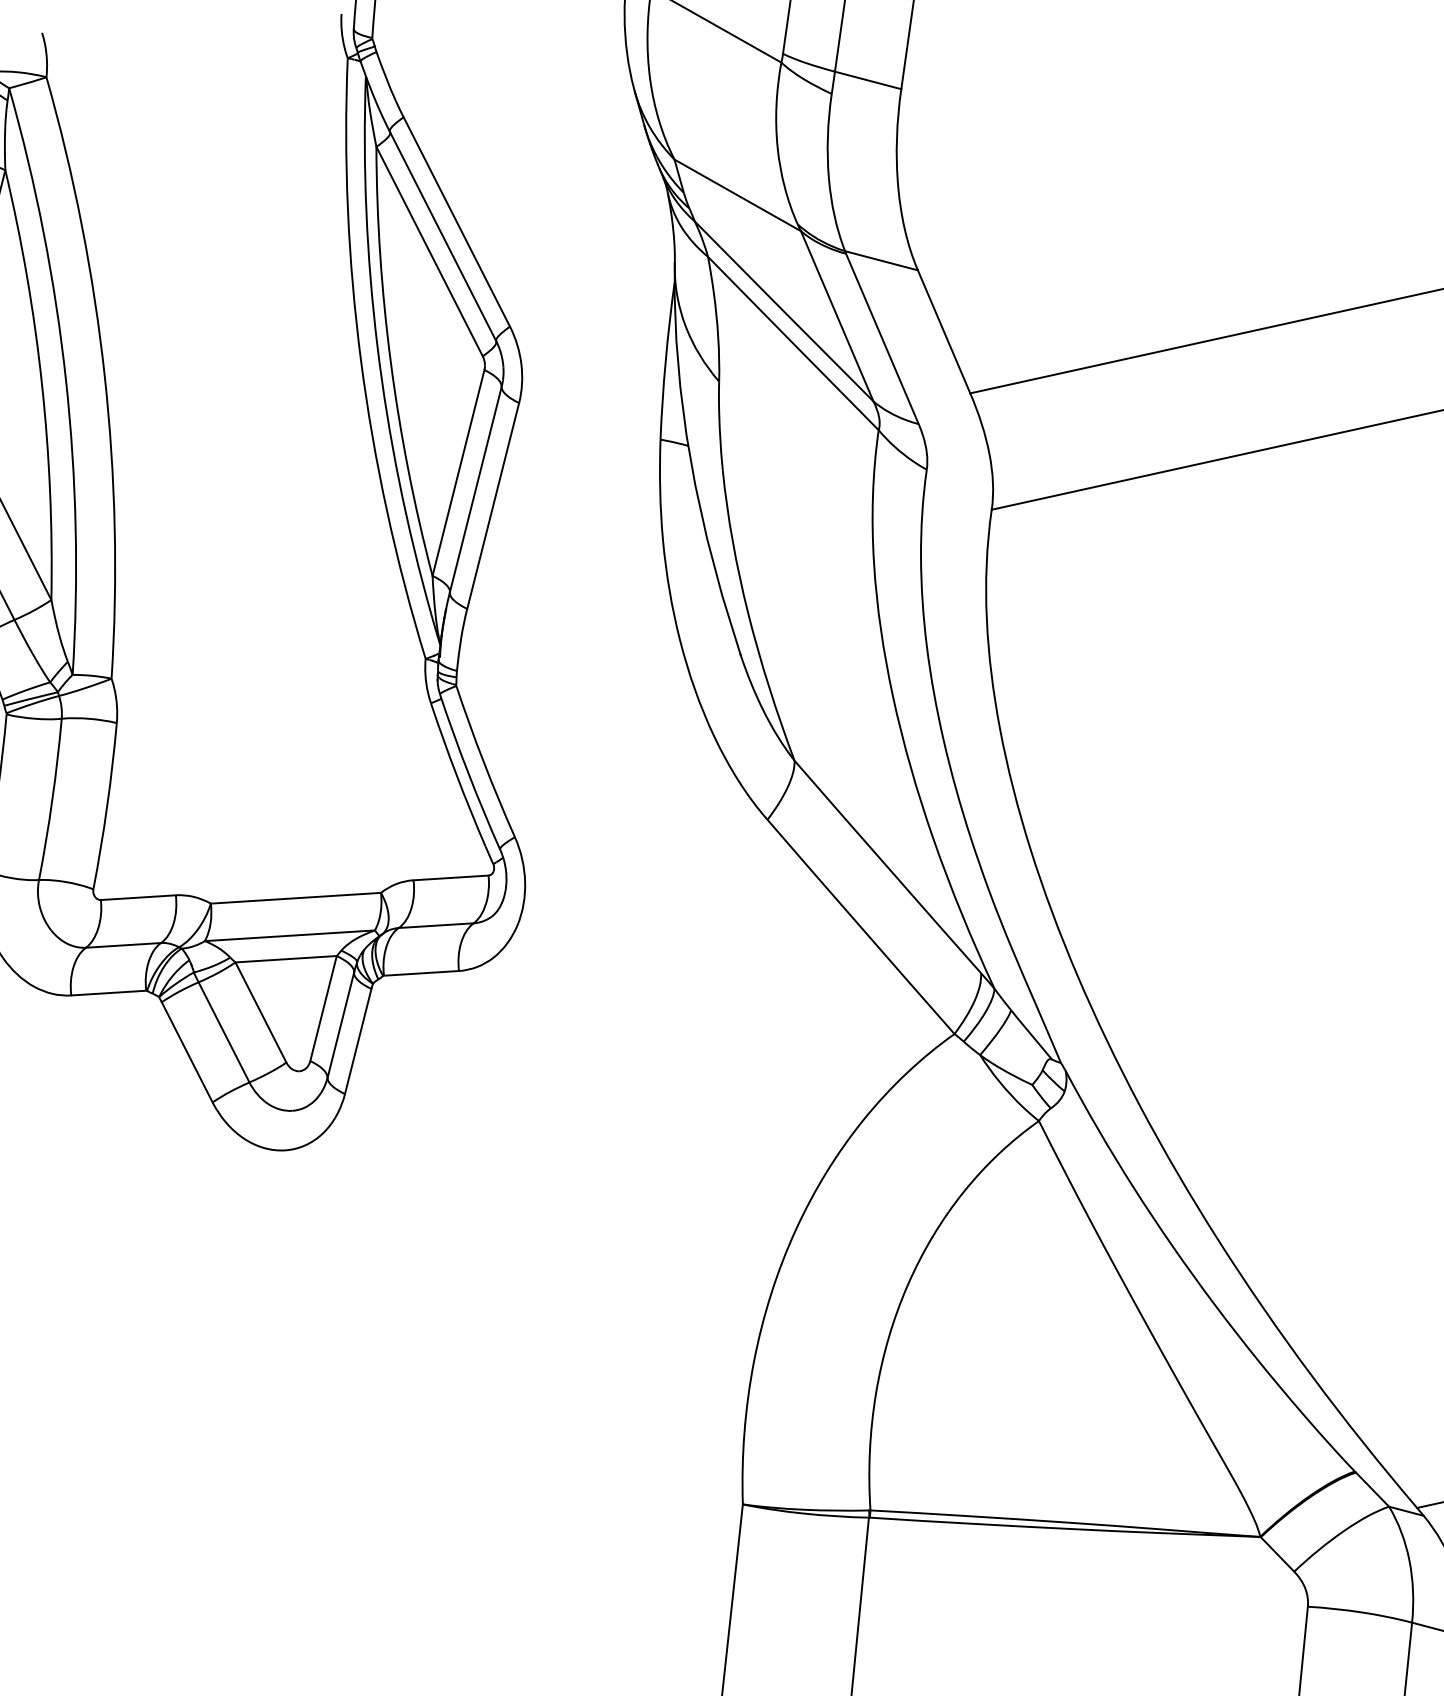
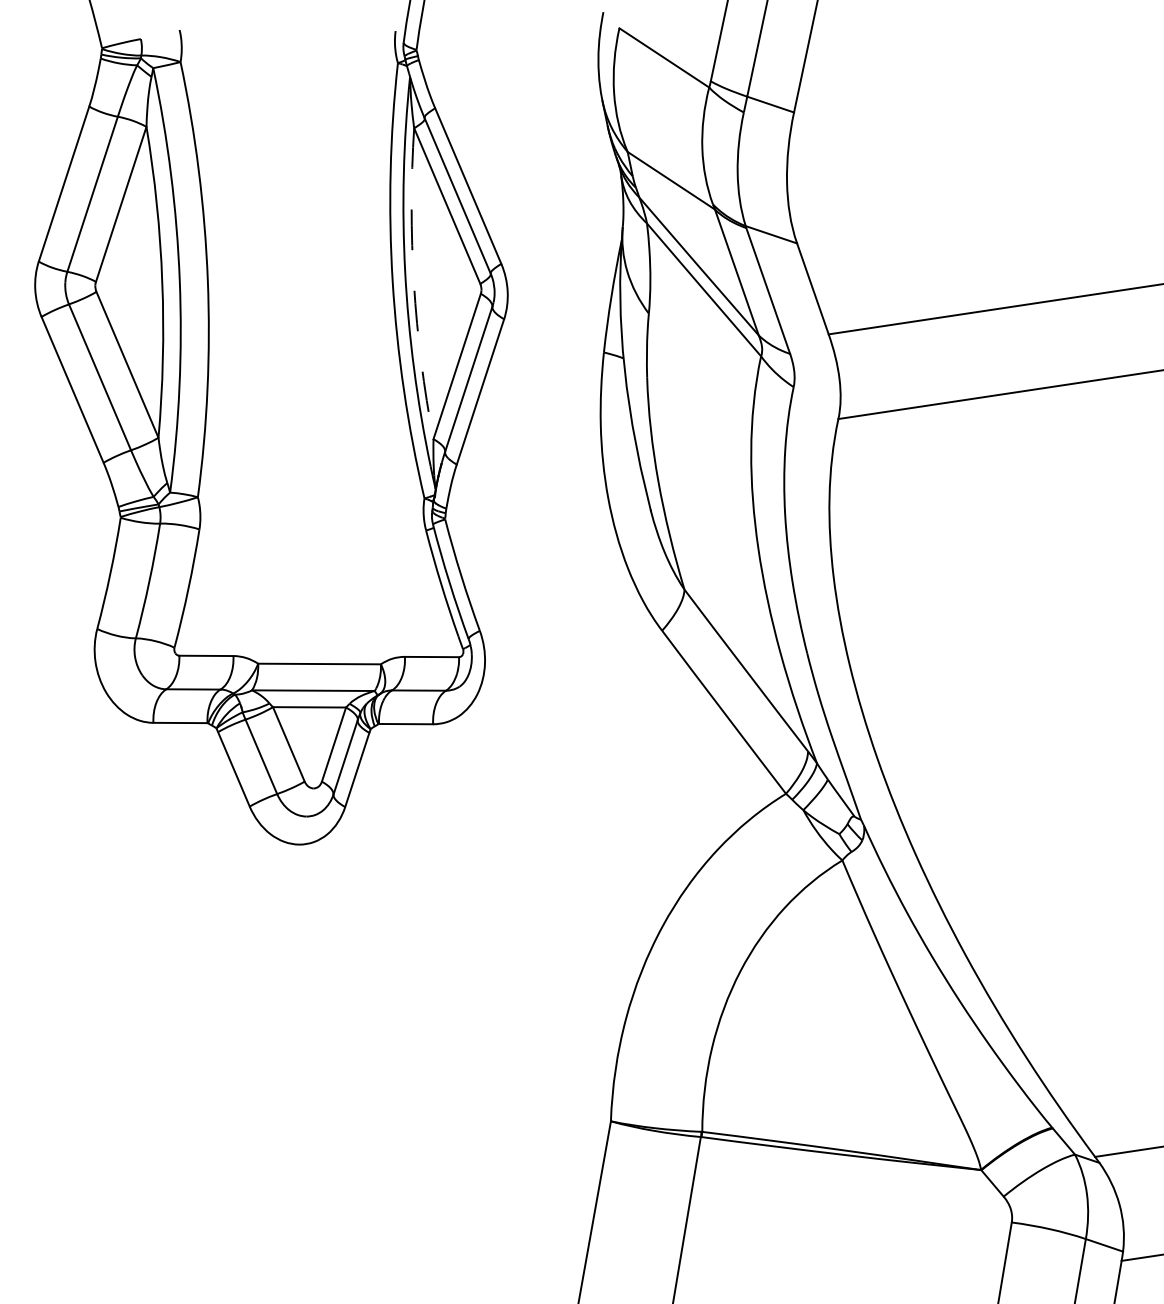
arc: (391, 363) -> (414, 284), solid -> dashed

